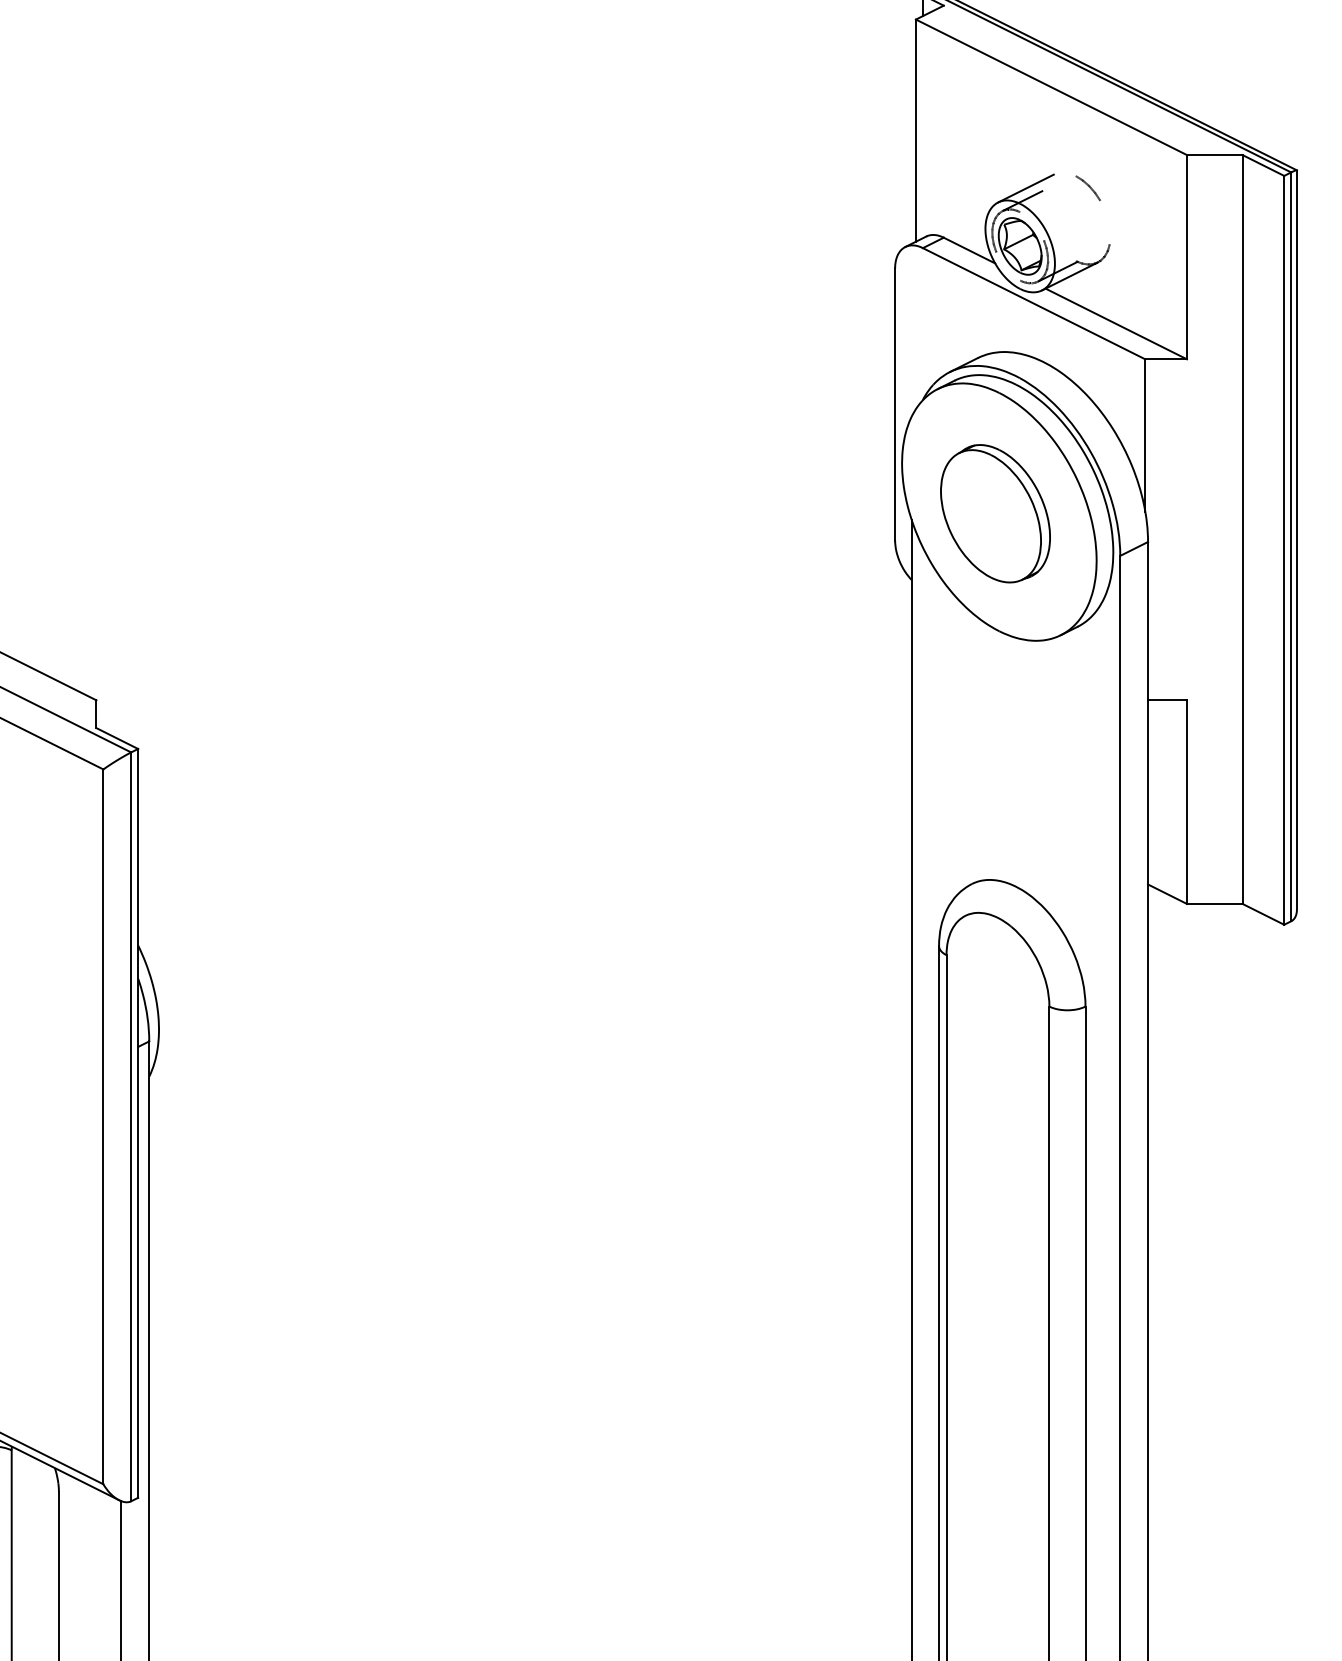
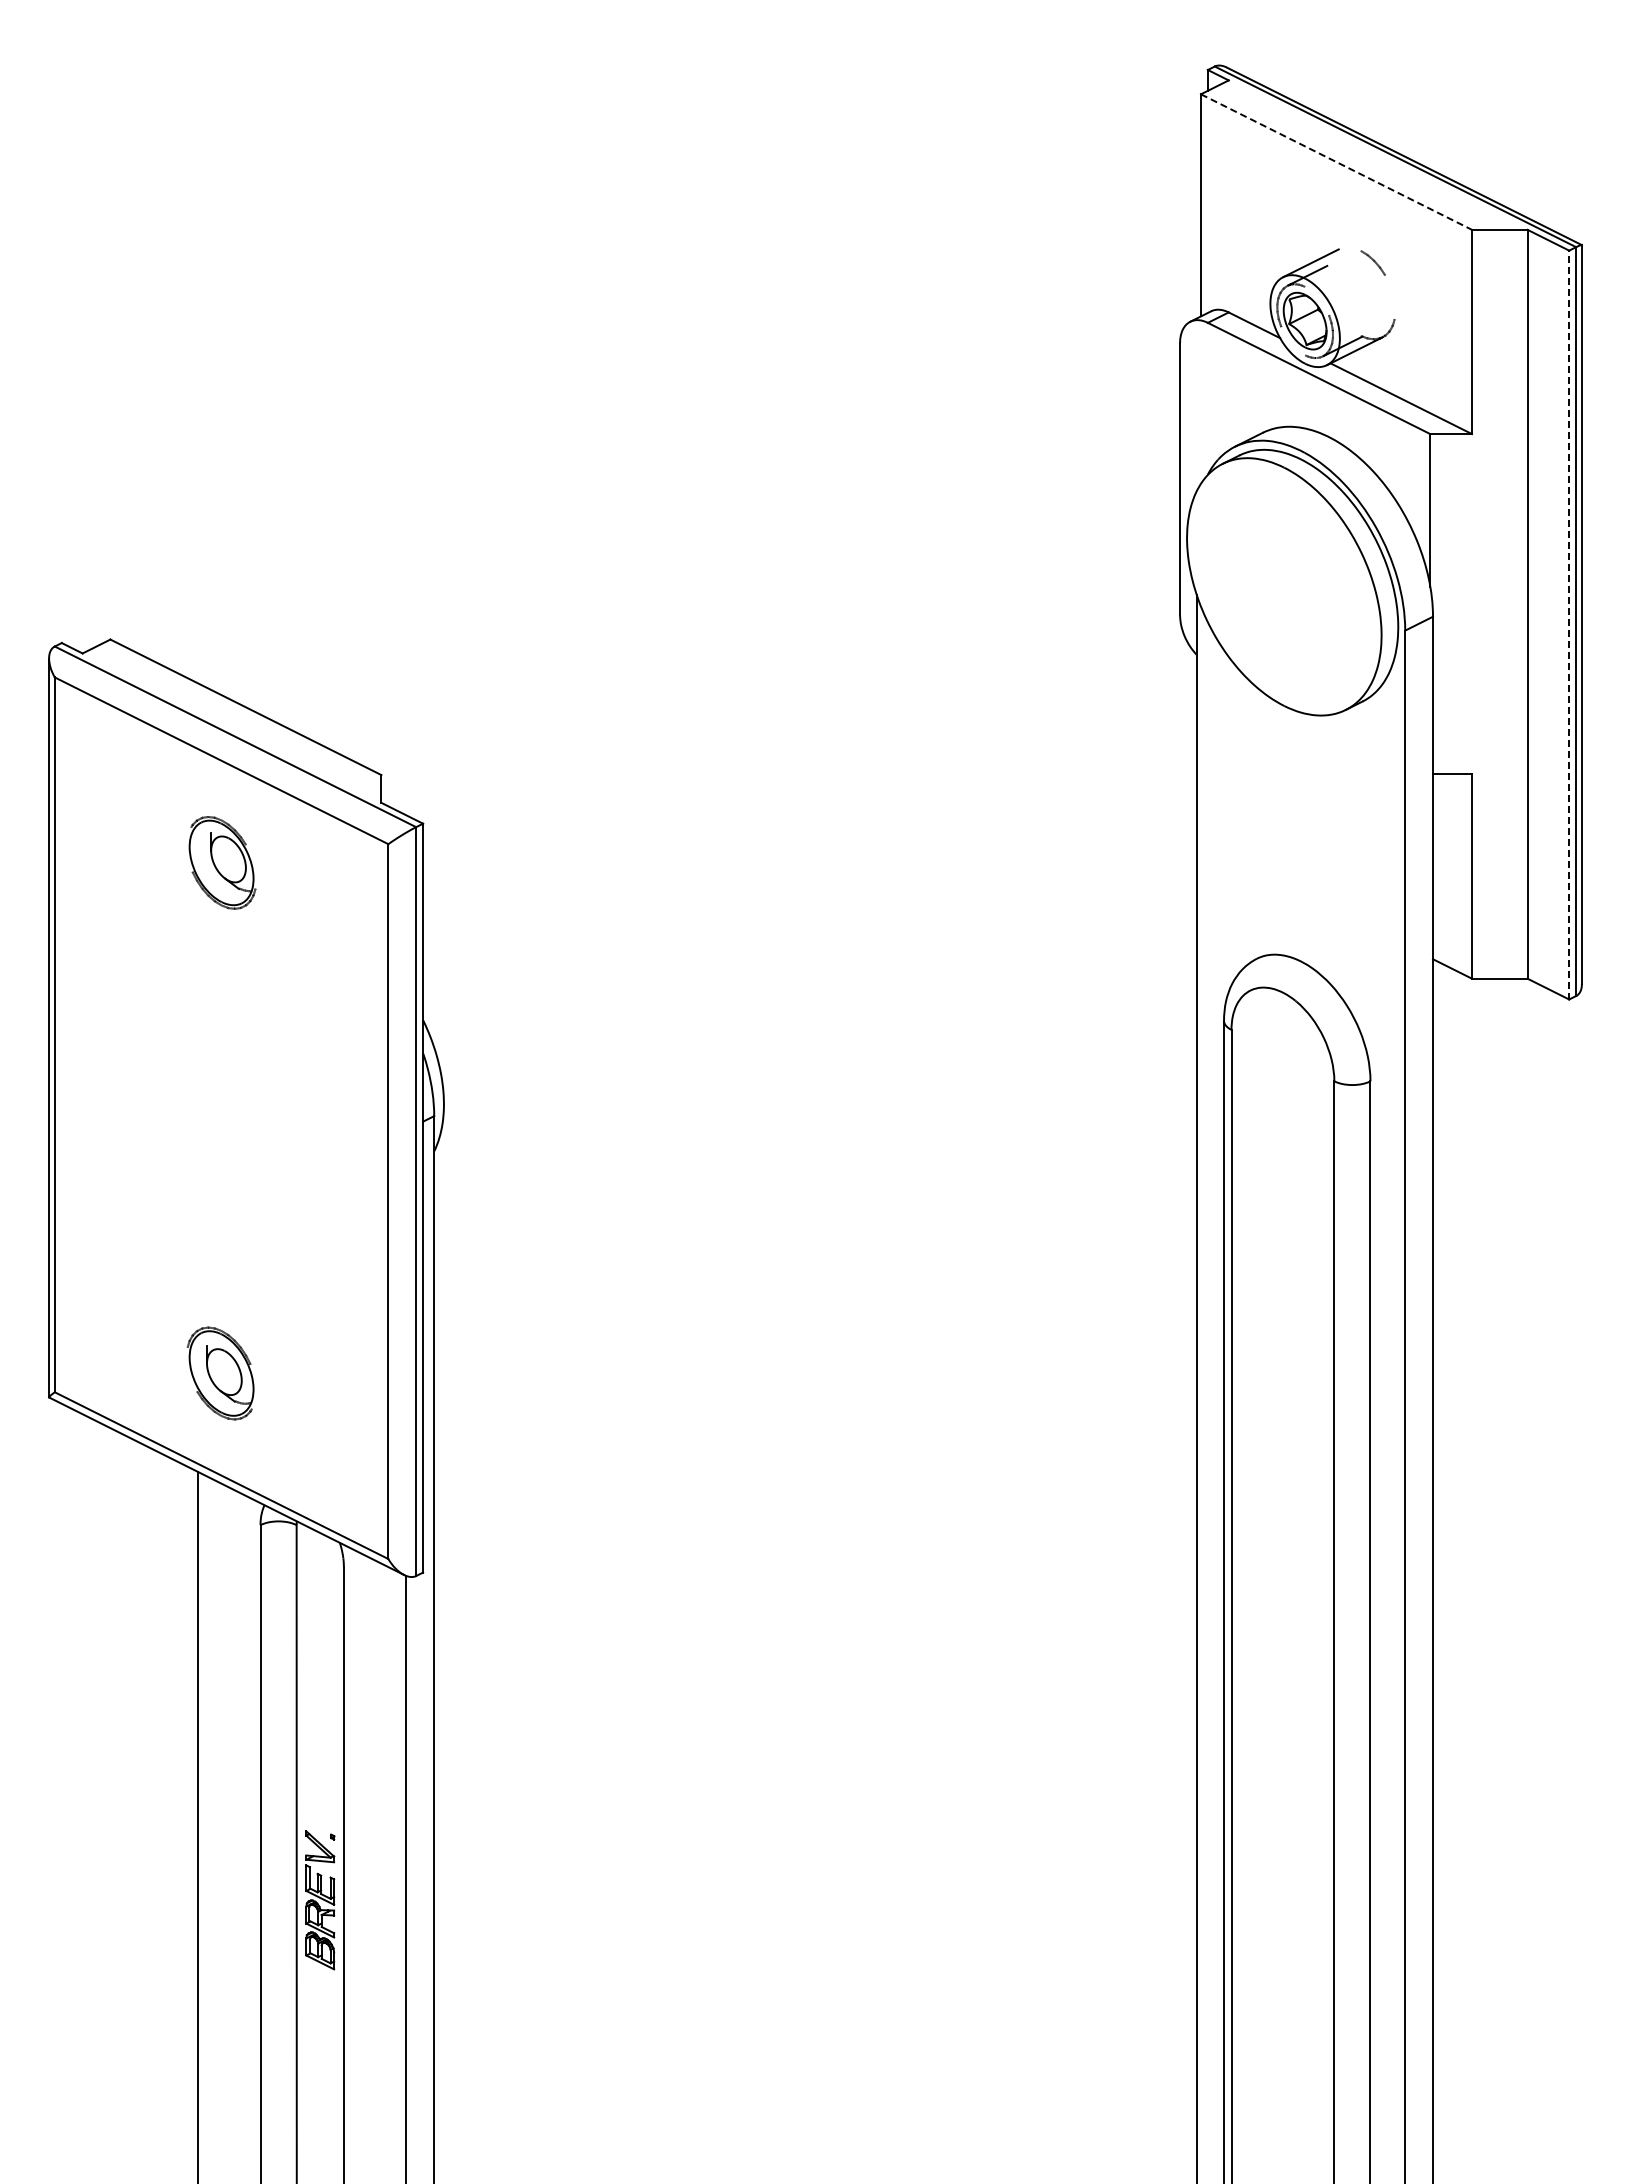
line: (1051, 87) -> (1336, 162), solid -> dashed
part: (995, 513) -> (1280, 588), removed
line: (1284, 549) -> (1569, 624), solid -> dashed

